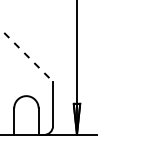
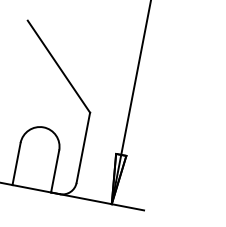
line: (29, 57) -> (60, 67), dashed -> solid

